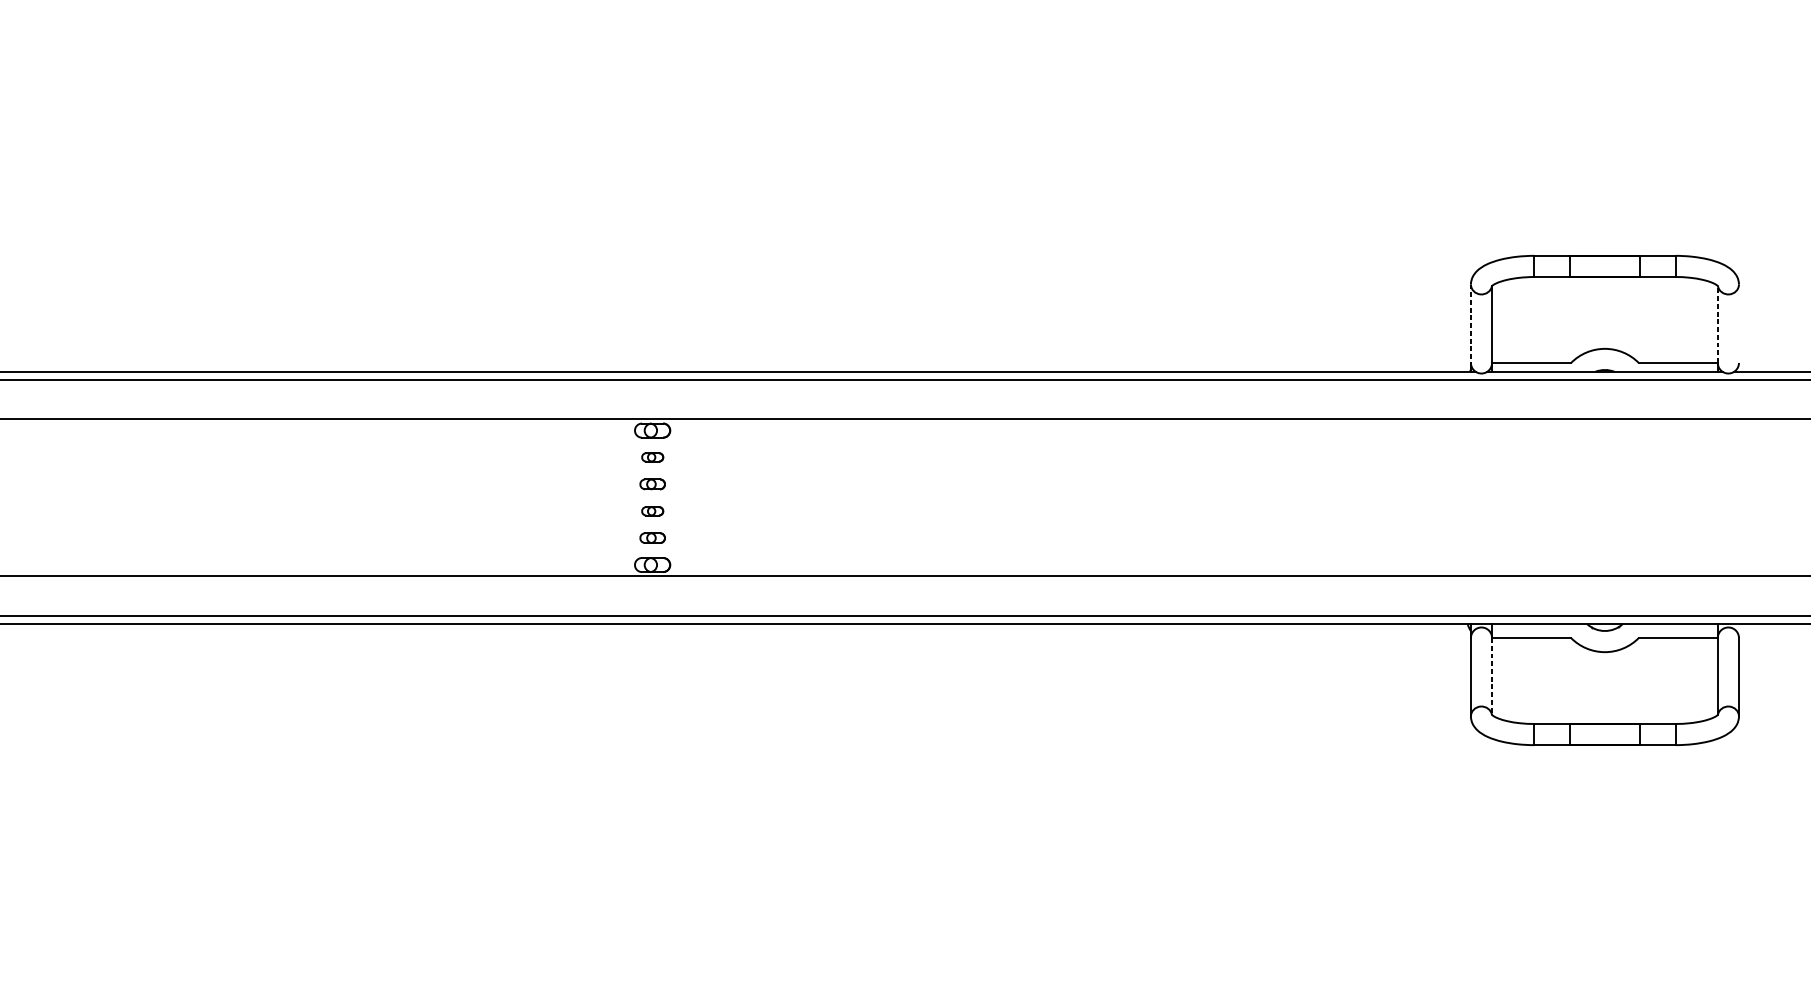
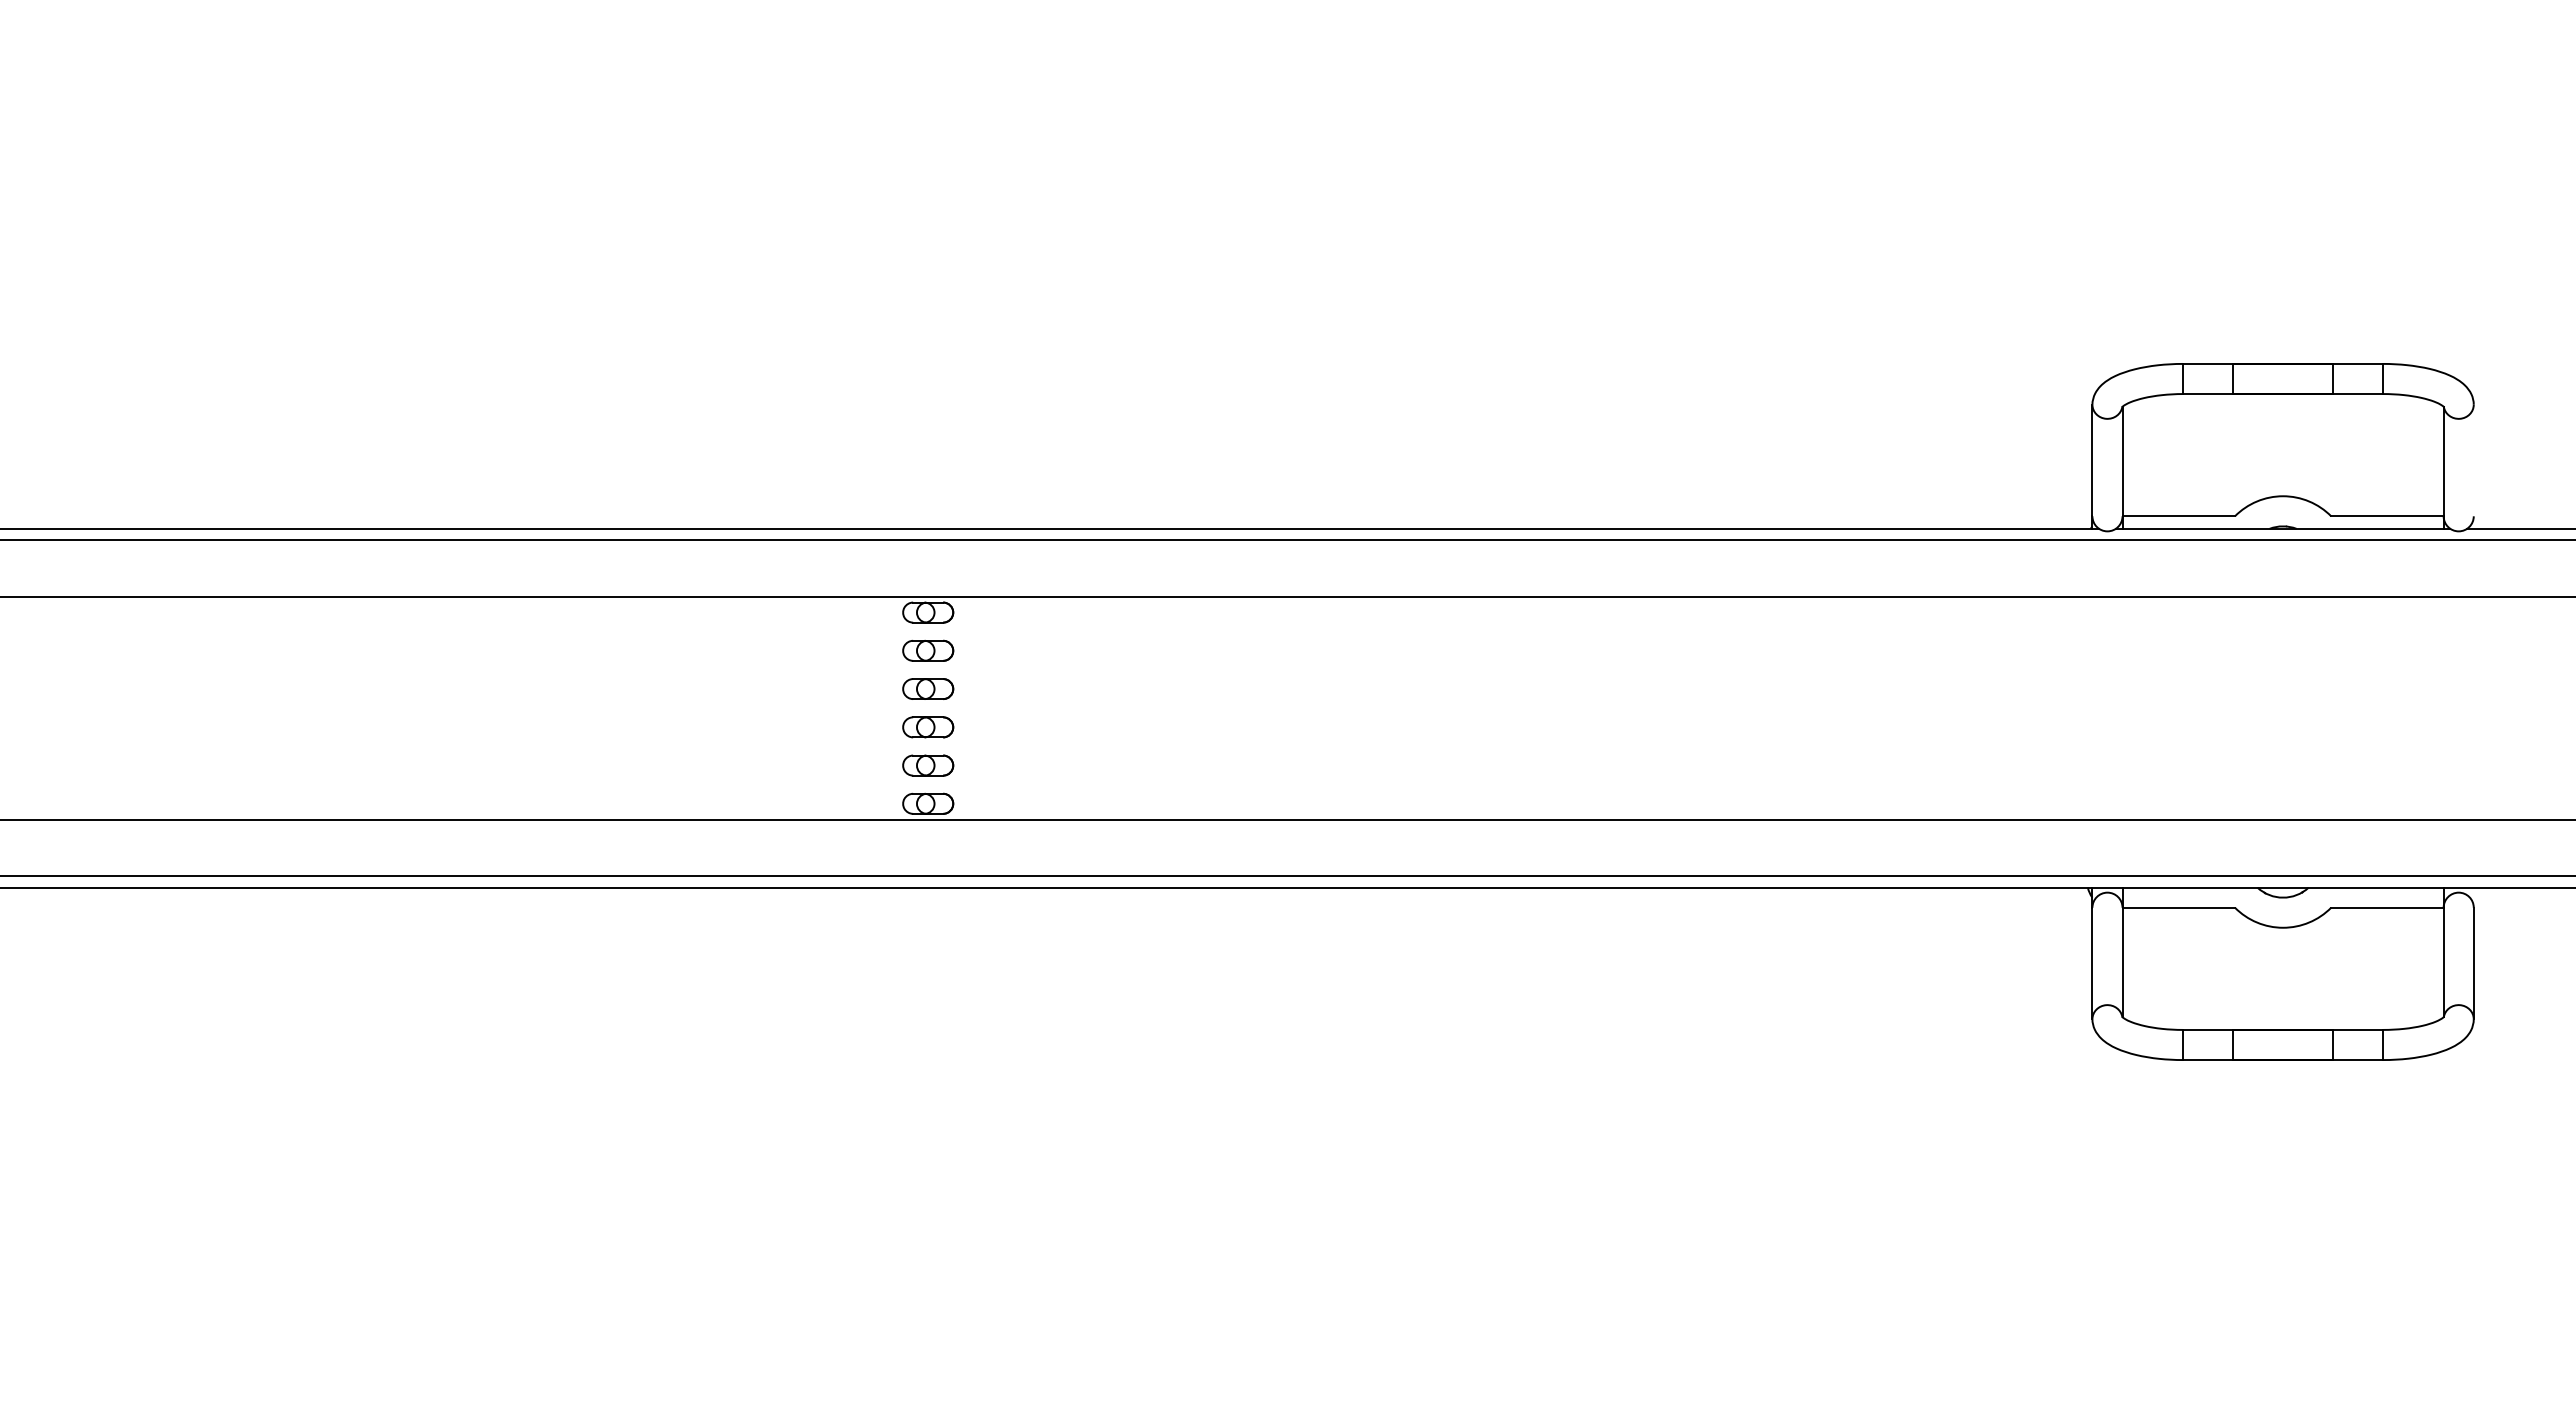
line: (1470, 323) -> (2092, 460), dashed -> solid
line: (1717, 324) -> (2443, 461), dashed -> solid
part: (652, 457) -> (928, 650), size x1.67
part: (652, 483) -> (928, 688), size x1.43
part: (652, 511) -> (928, 727), size x1.67
part: (652, 538) -> (928, 765), size x1.43
line: (1492, 676) -> (2122, 962), dashed -> solid

